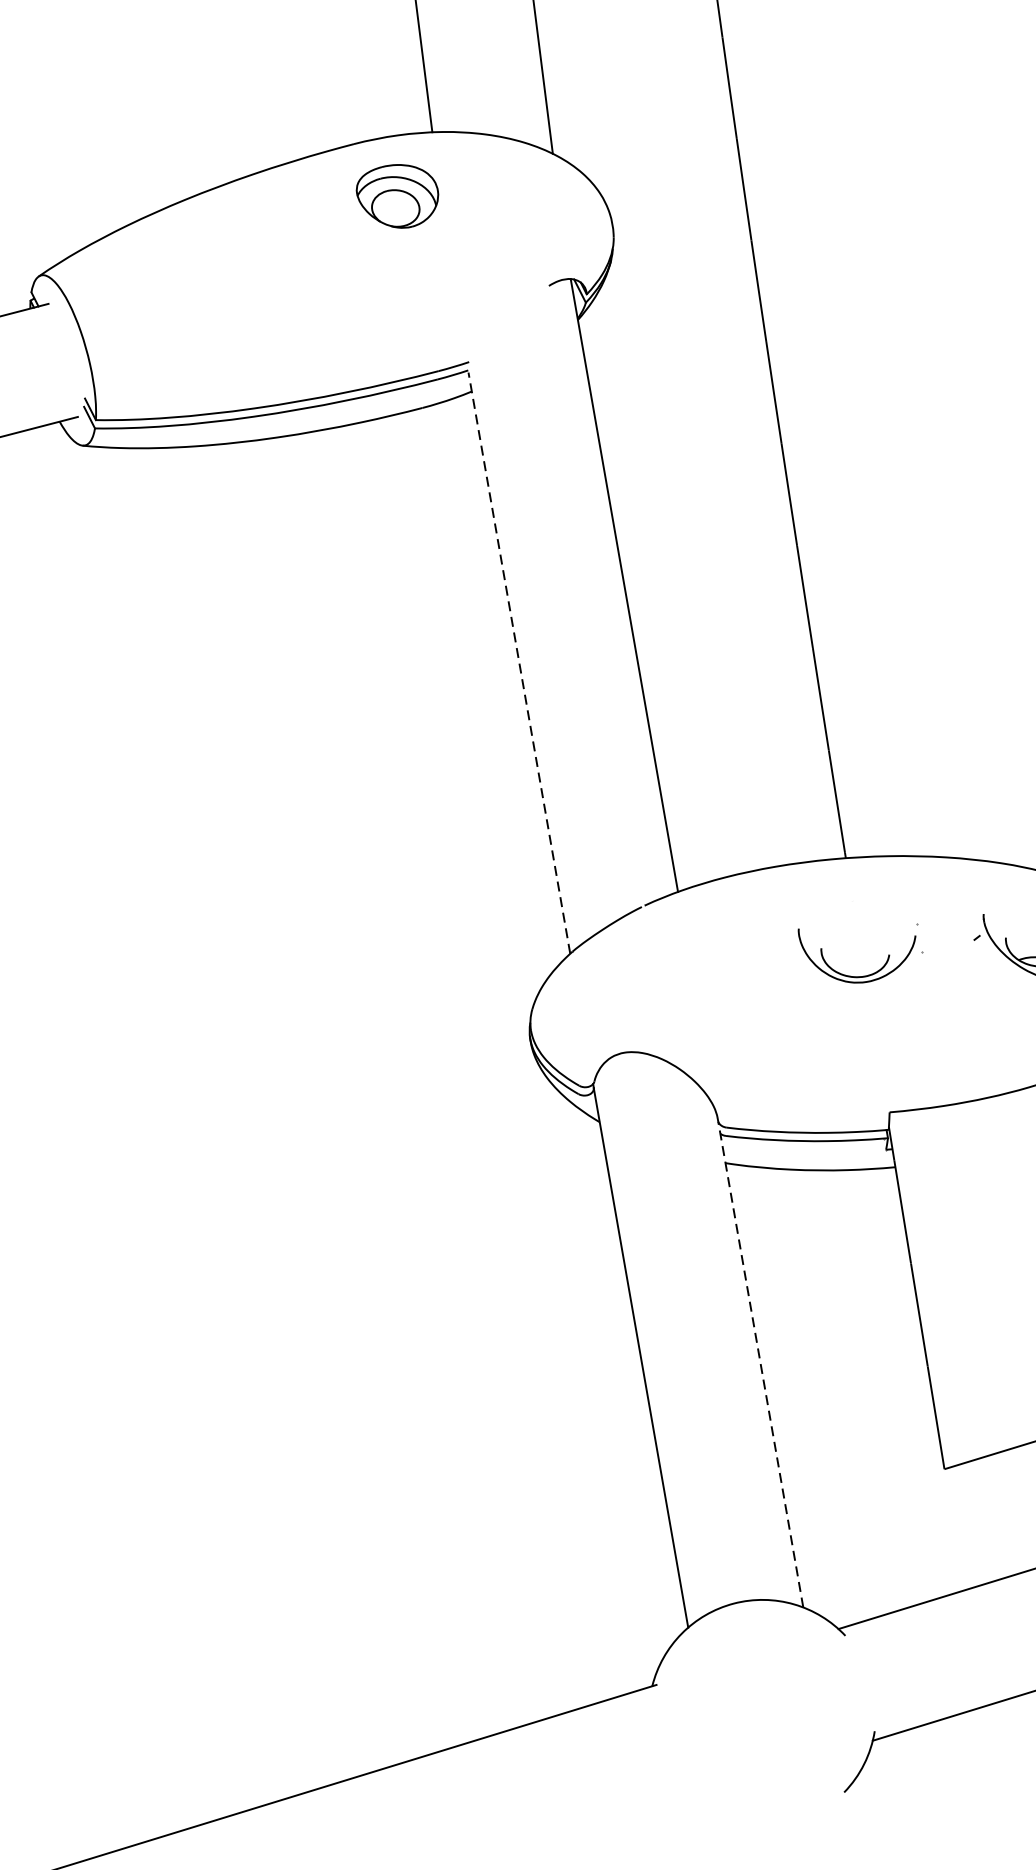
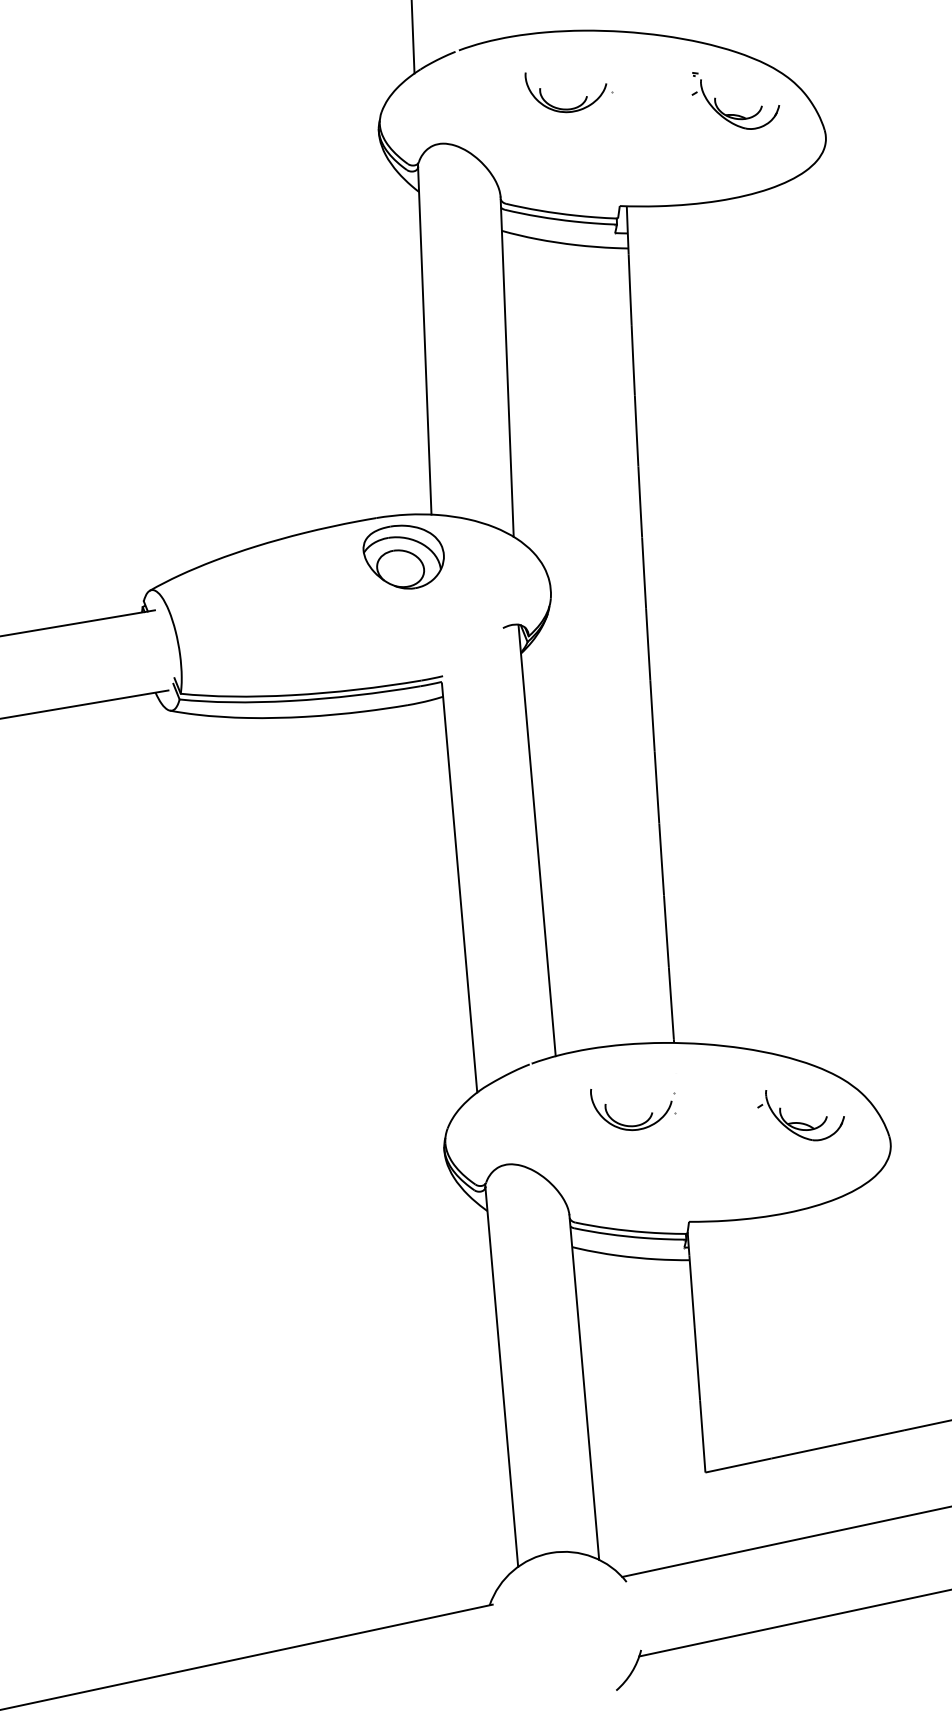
part: (397, 195) -> (403, 556), size x1.43
line: (519, 662) -> (459, 887), dashed -> solid
part: (868, 973) -> (636, 1124), moved
line: (760, 1362) -> (584, 1387), dashed -> solid

